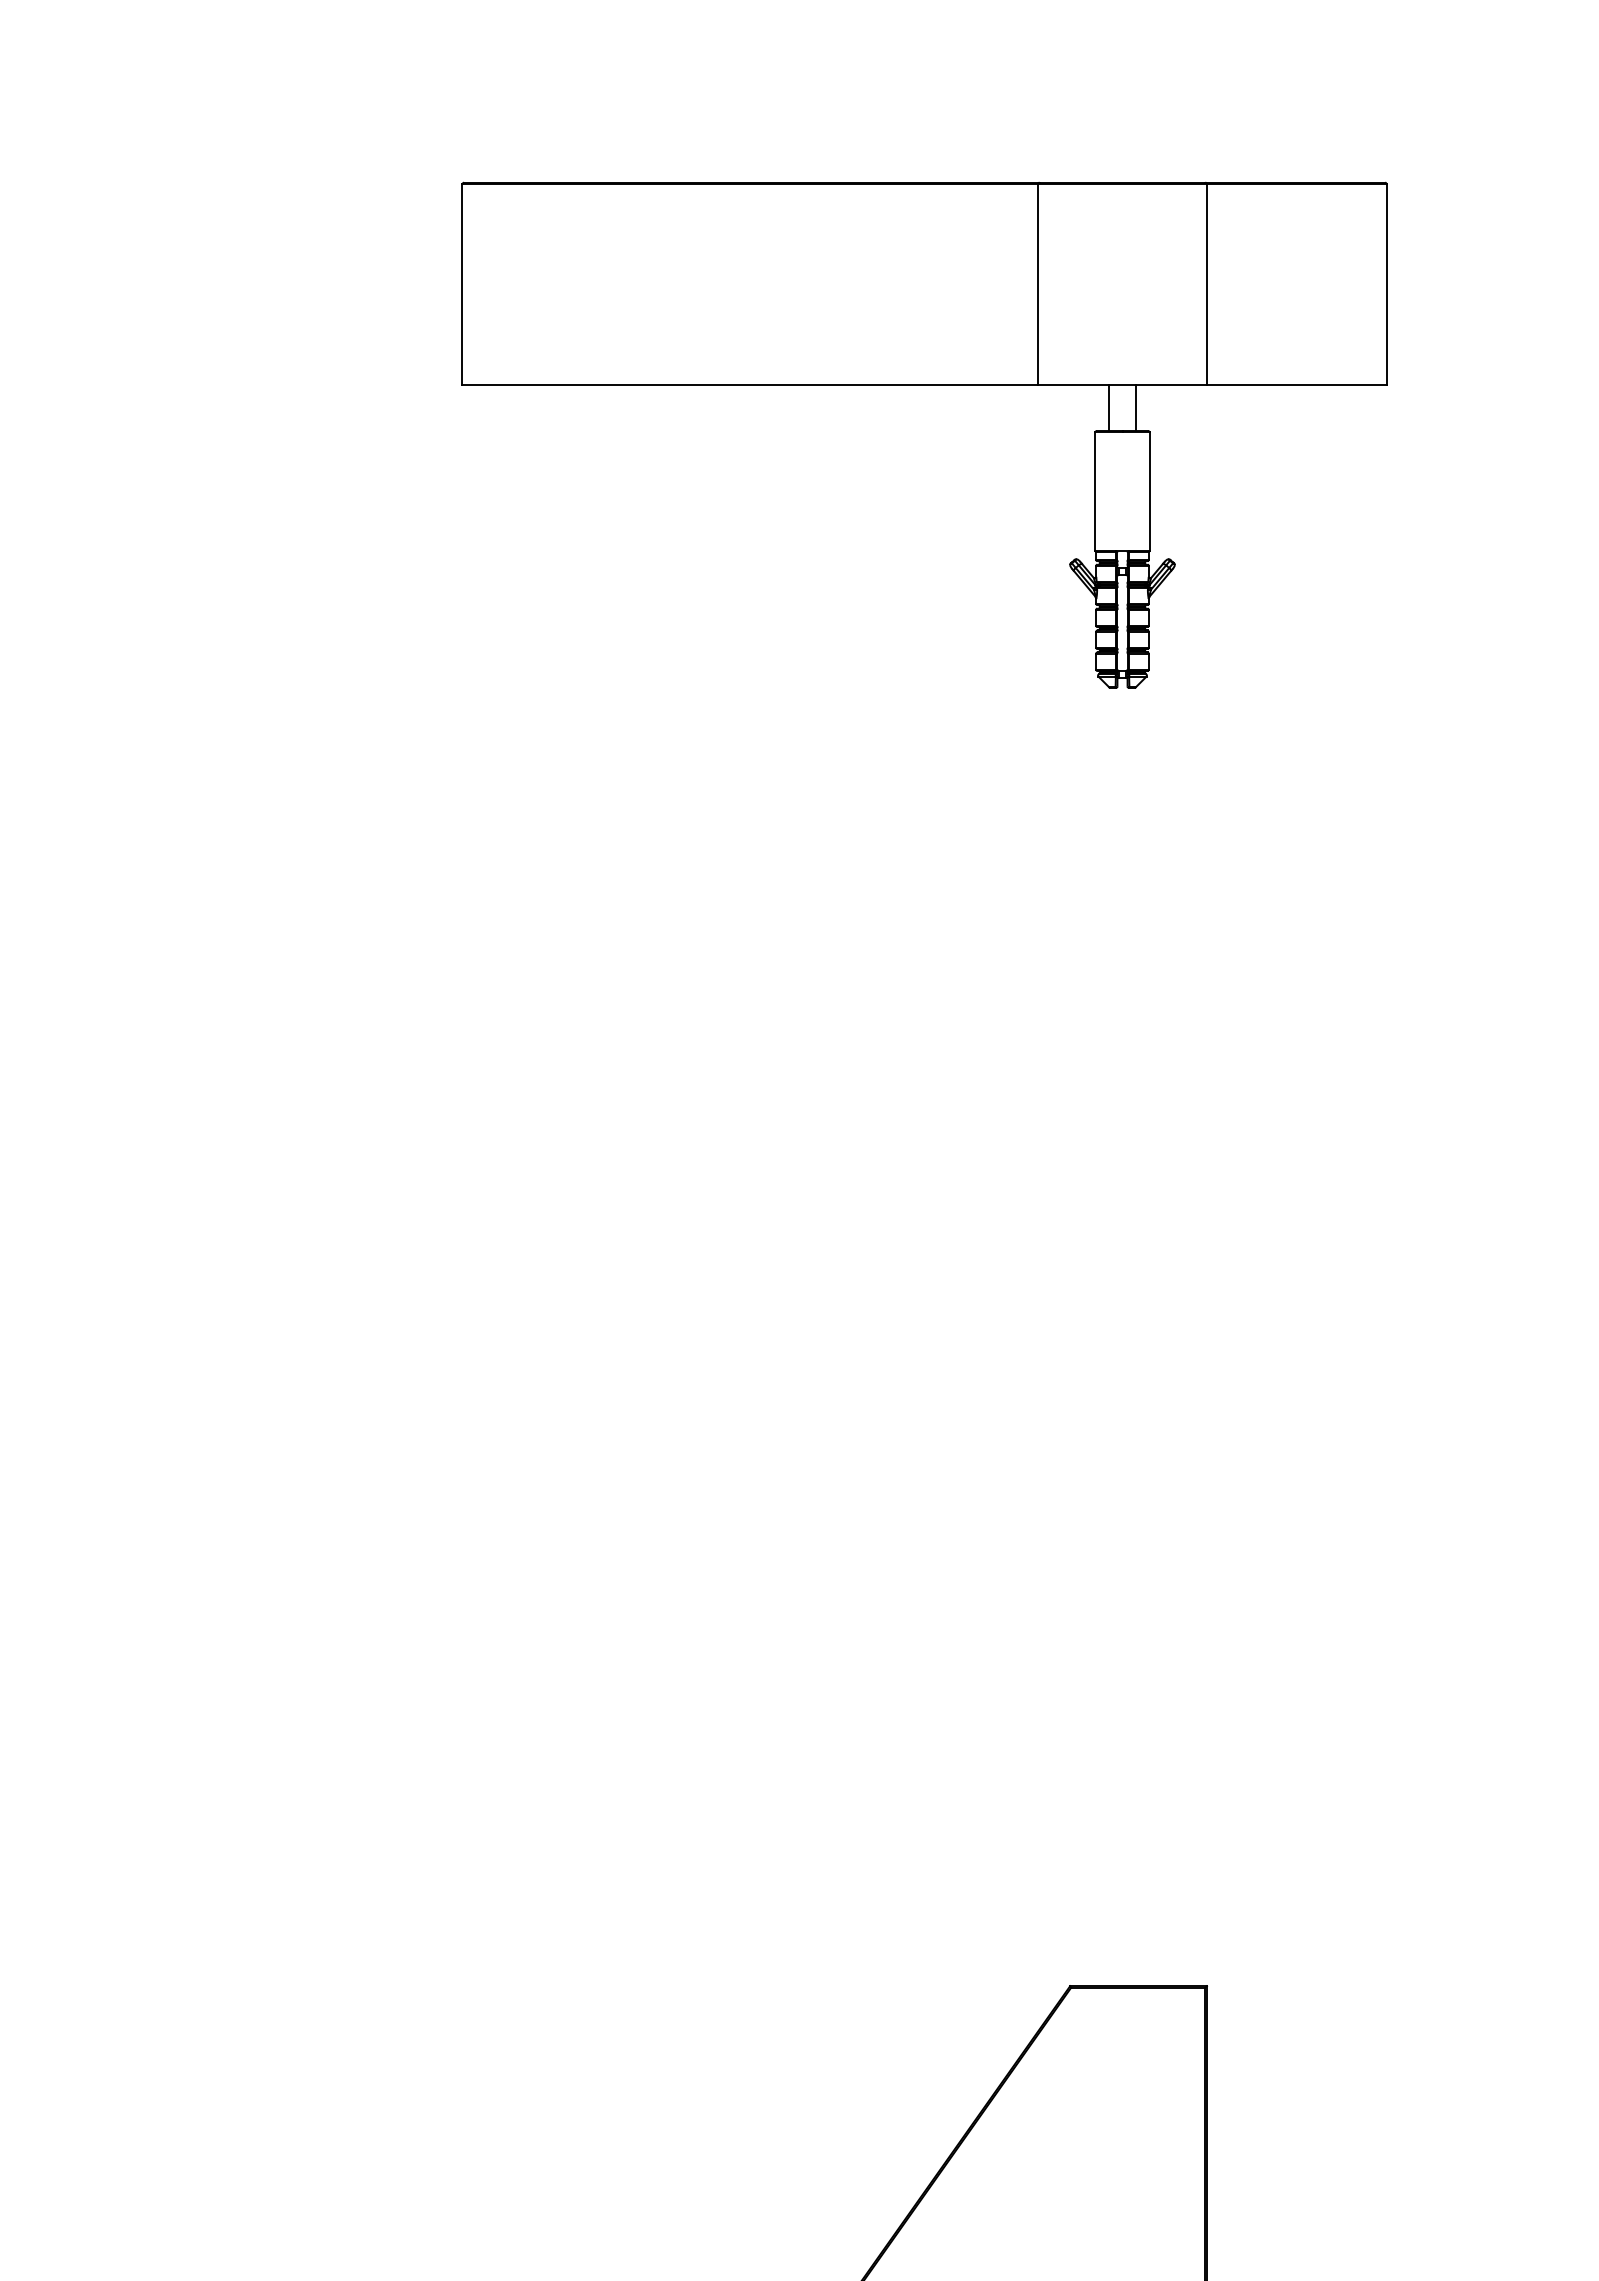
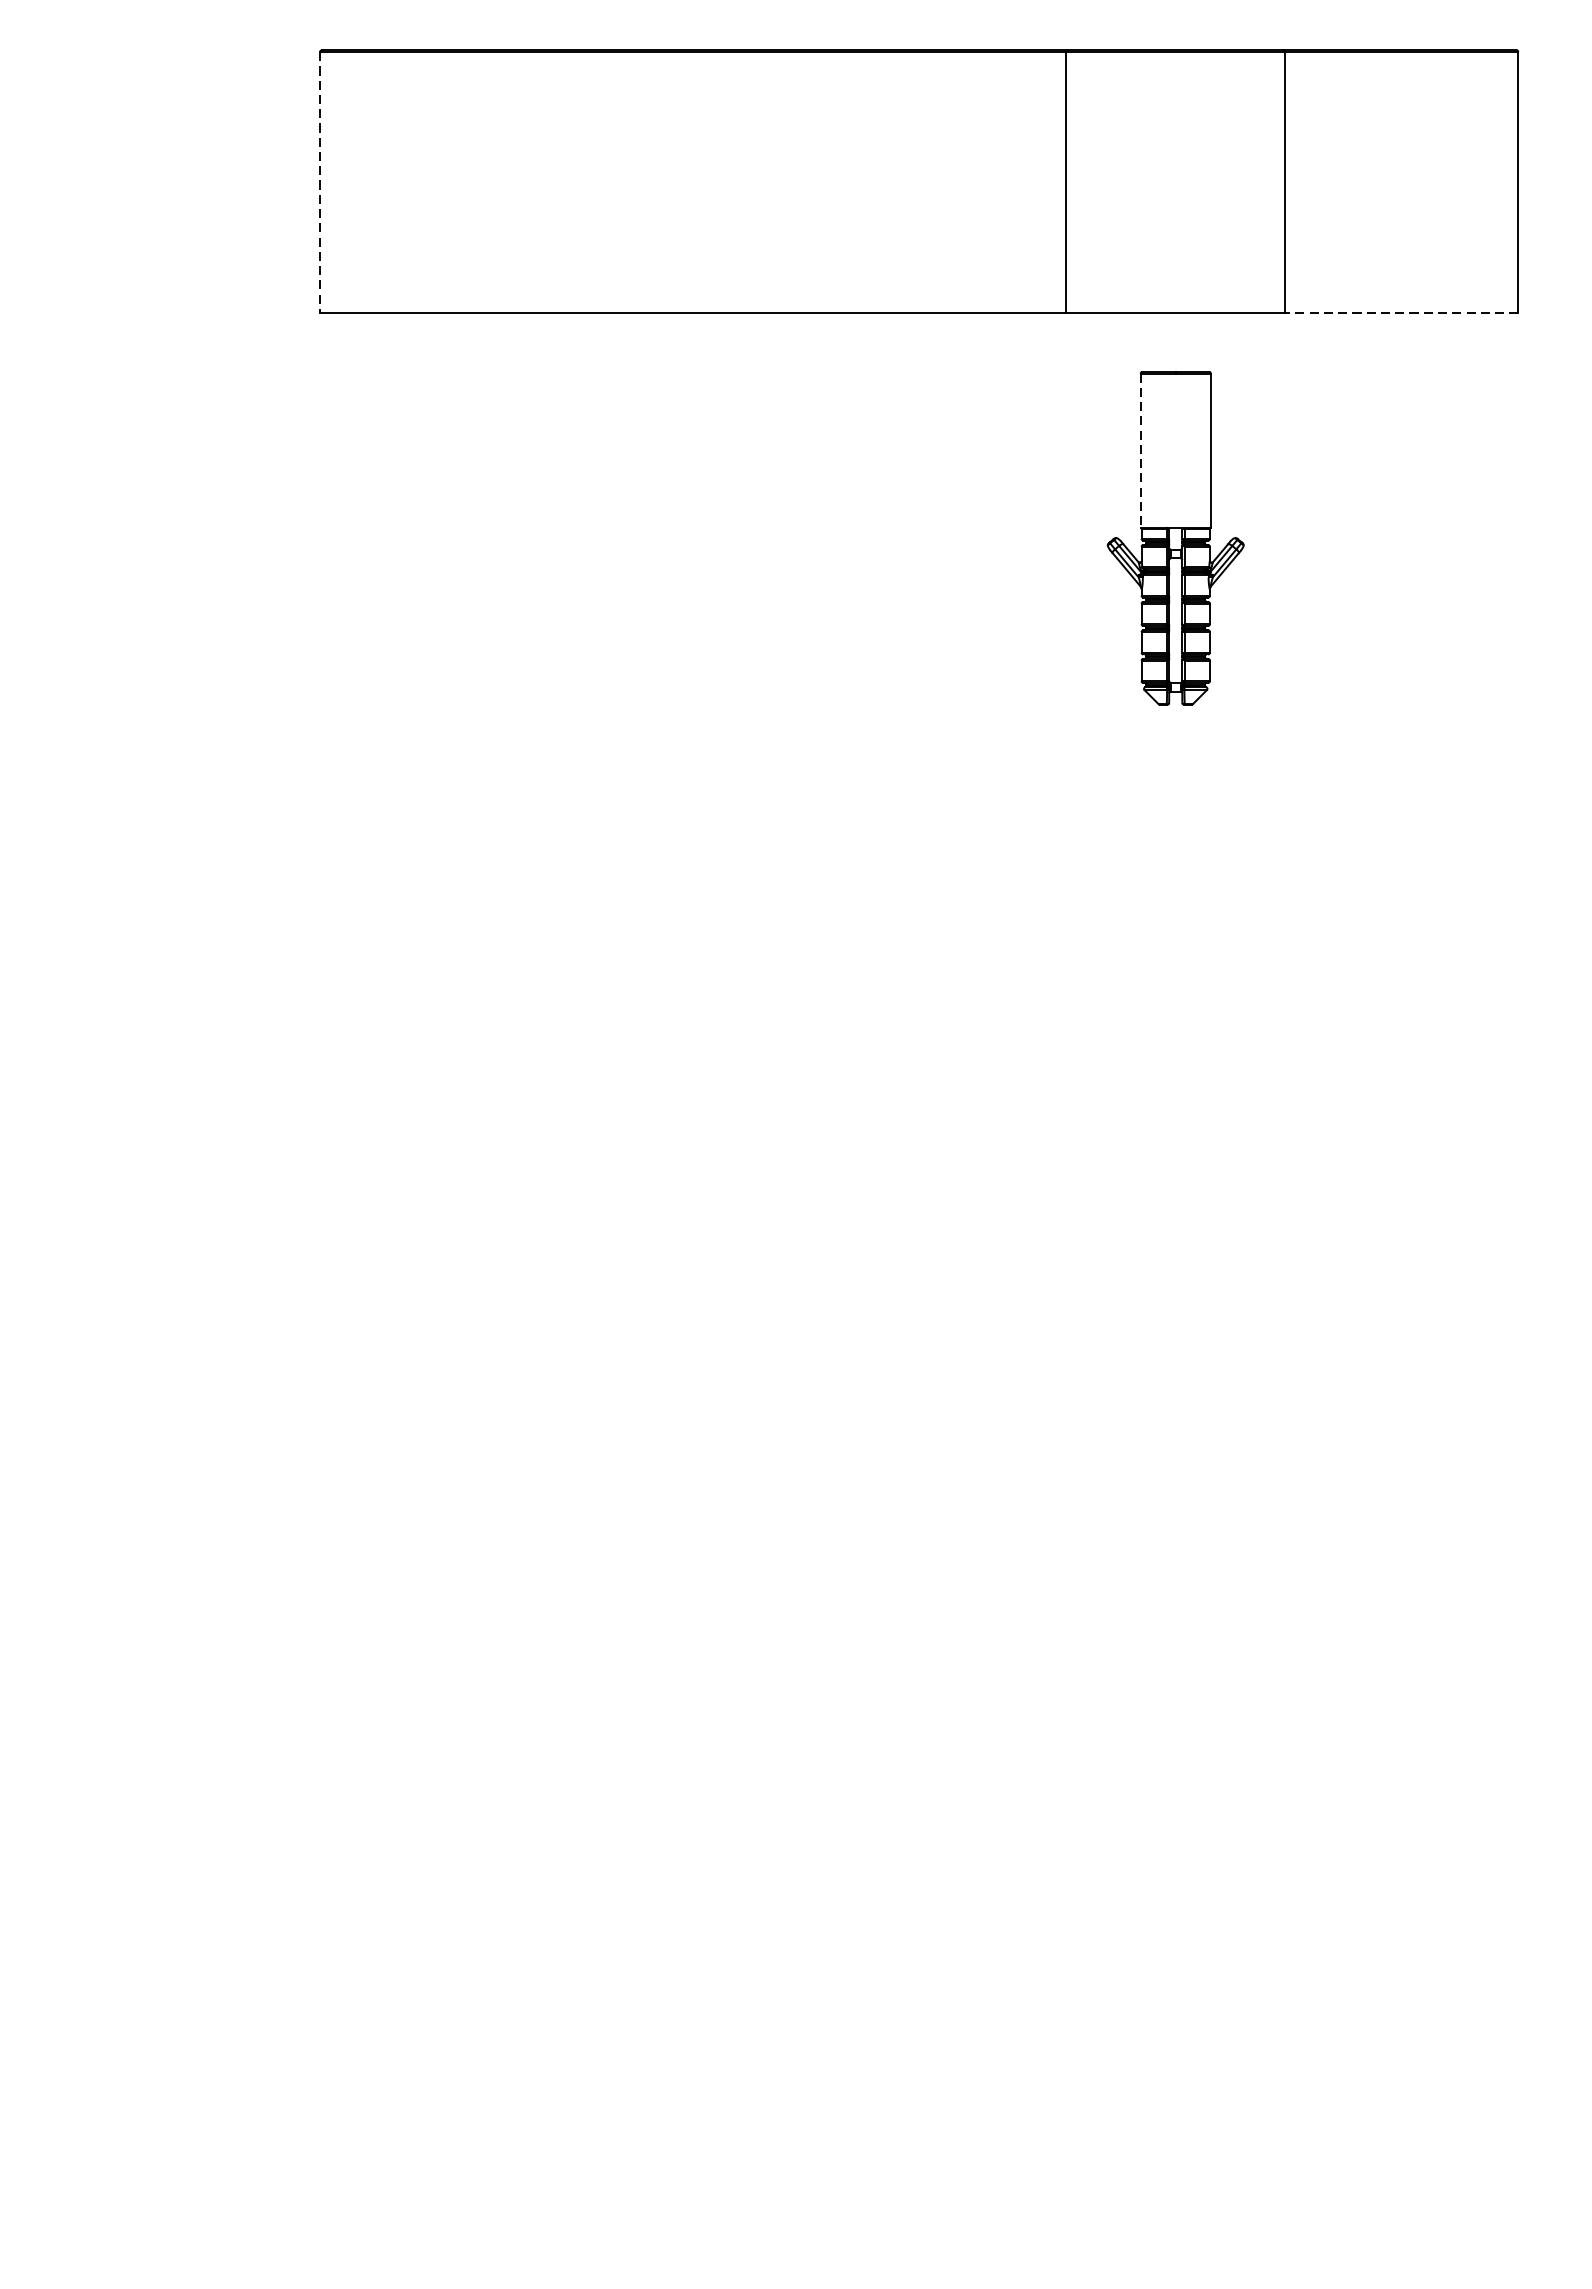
line: (462, 284) -> (320, 181), solid -> dashed
line: (1296, 385) -> (1401, 312), solid -> dashed
line: (1108, 408) -> (1157, 342), removed
line: (1136, 408) -> (1193, 342), removed
line: (1095, 492) -> (1140, 451), solid -> dashed

